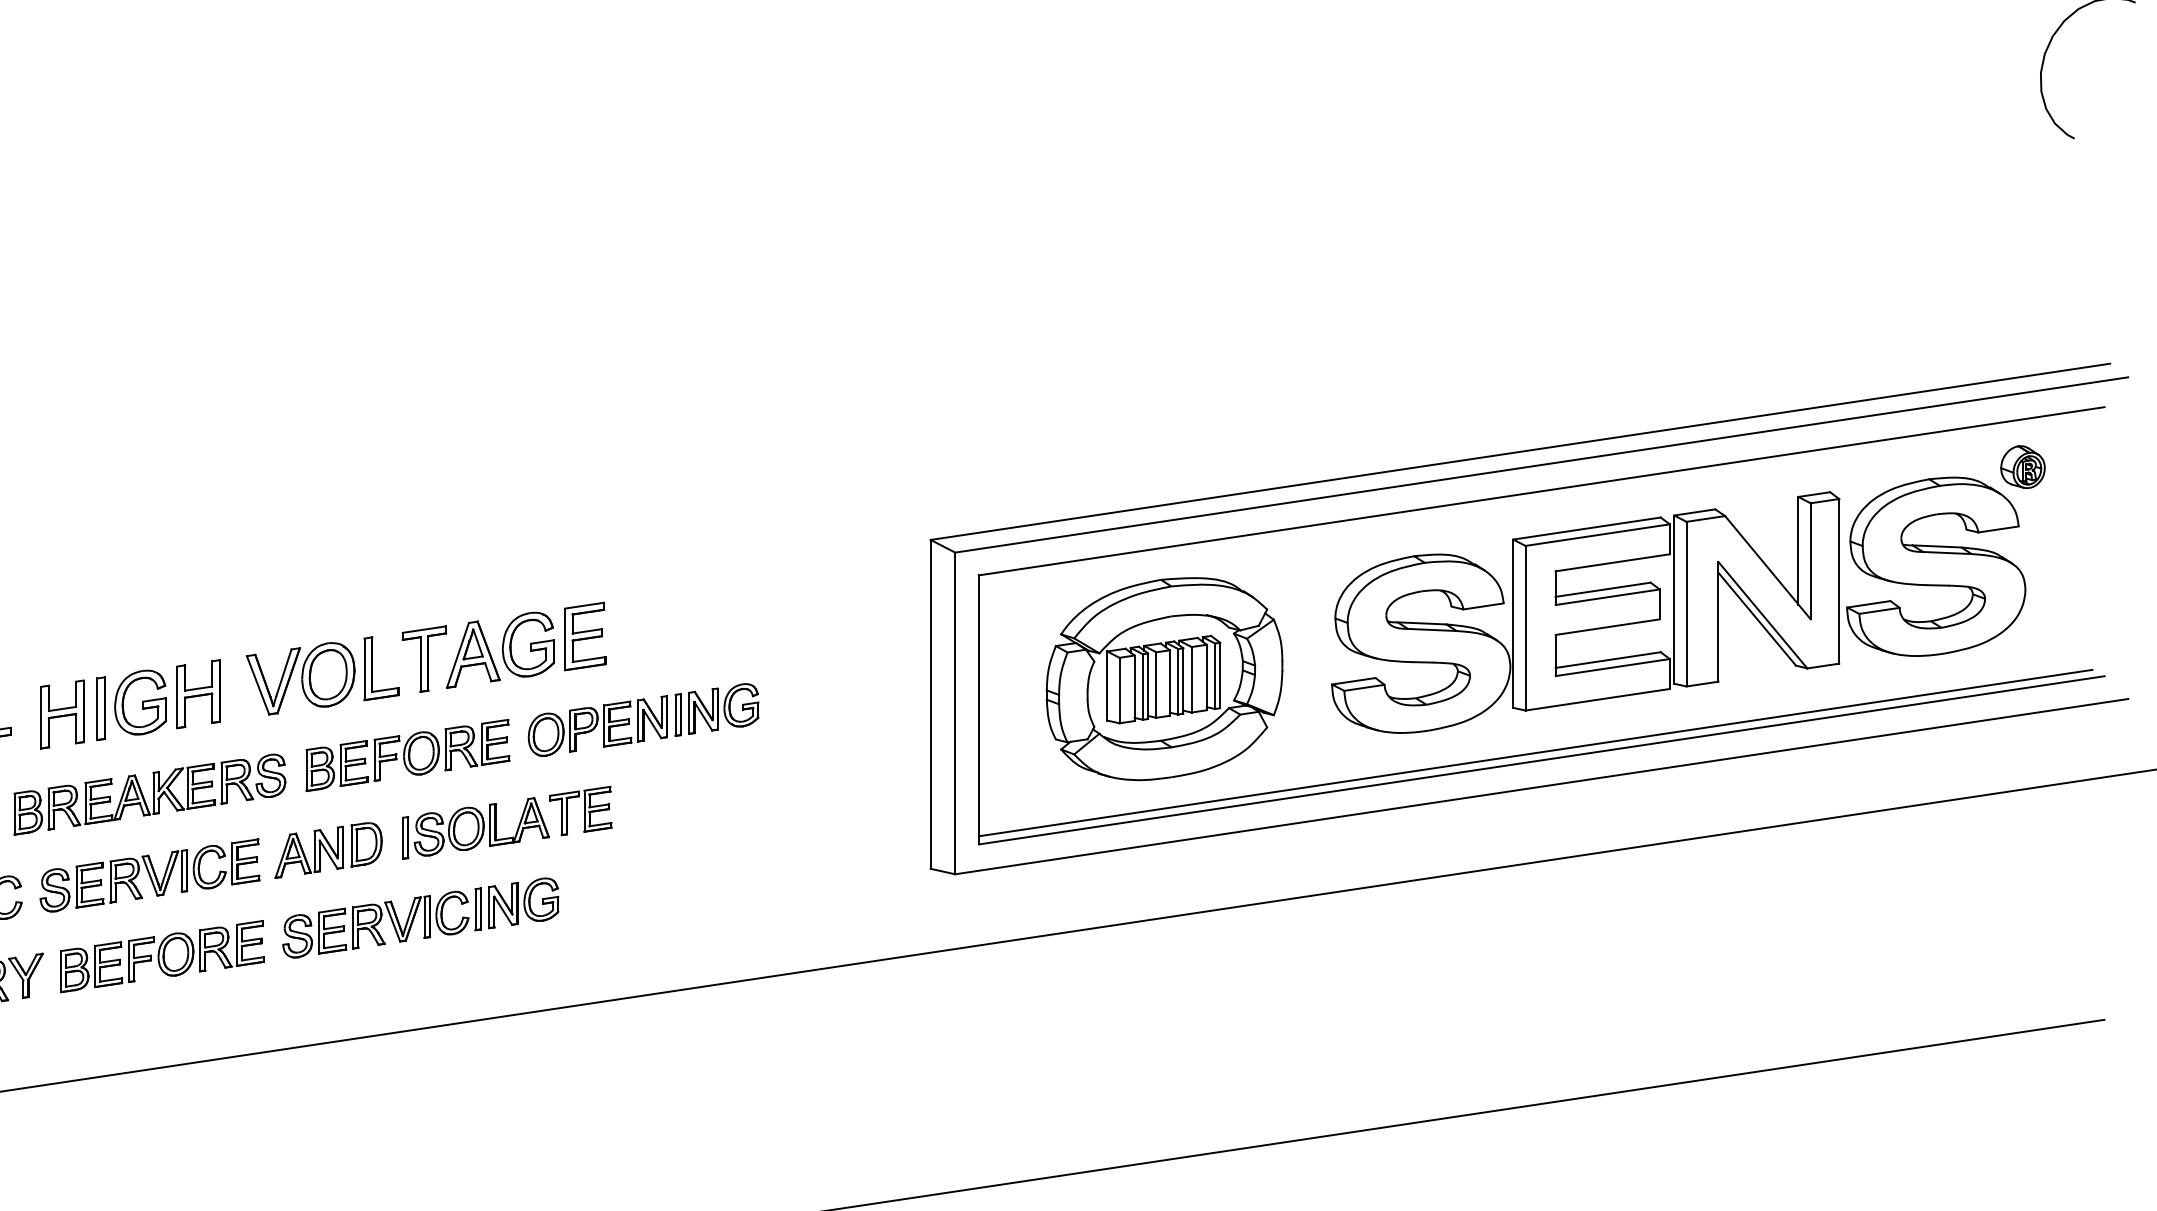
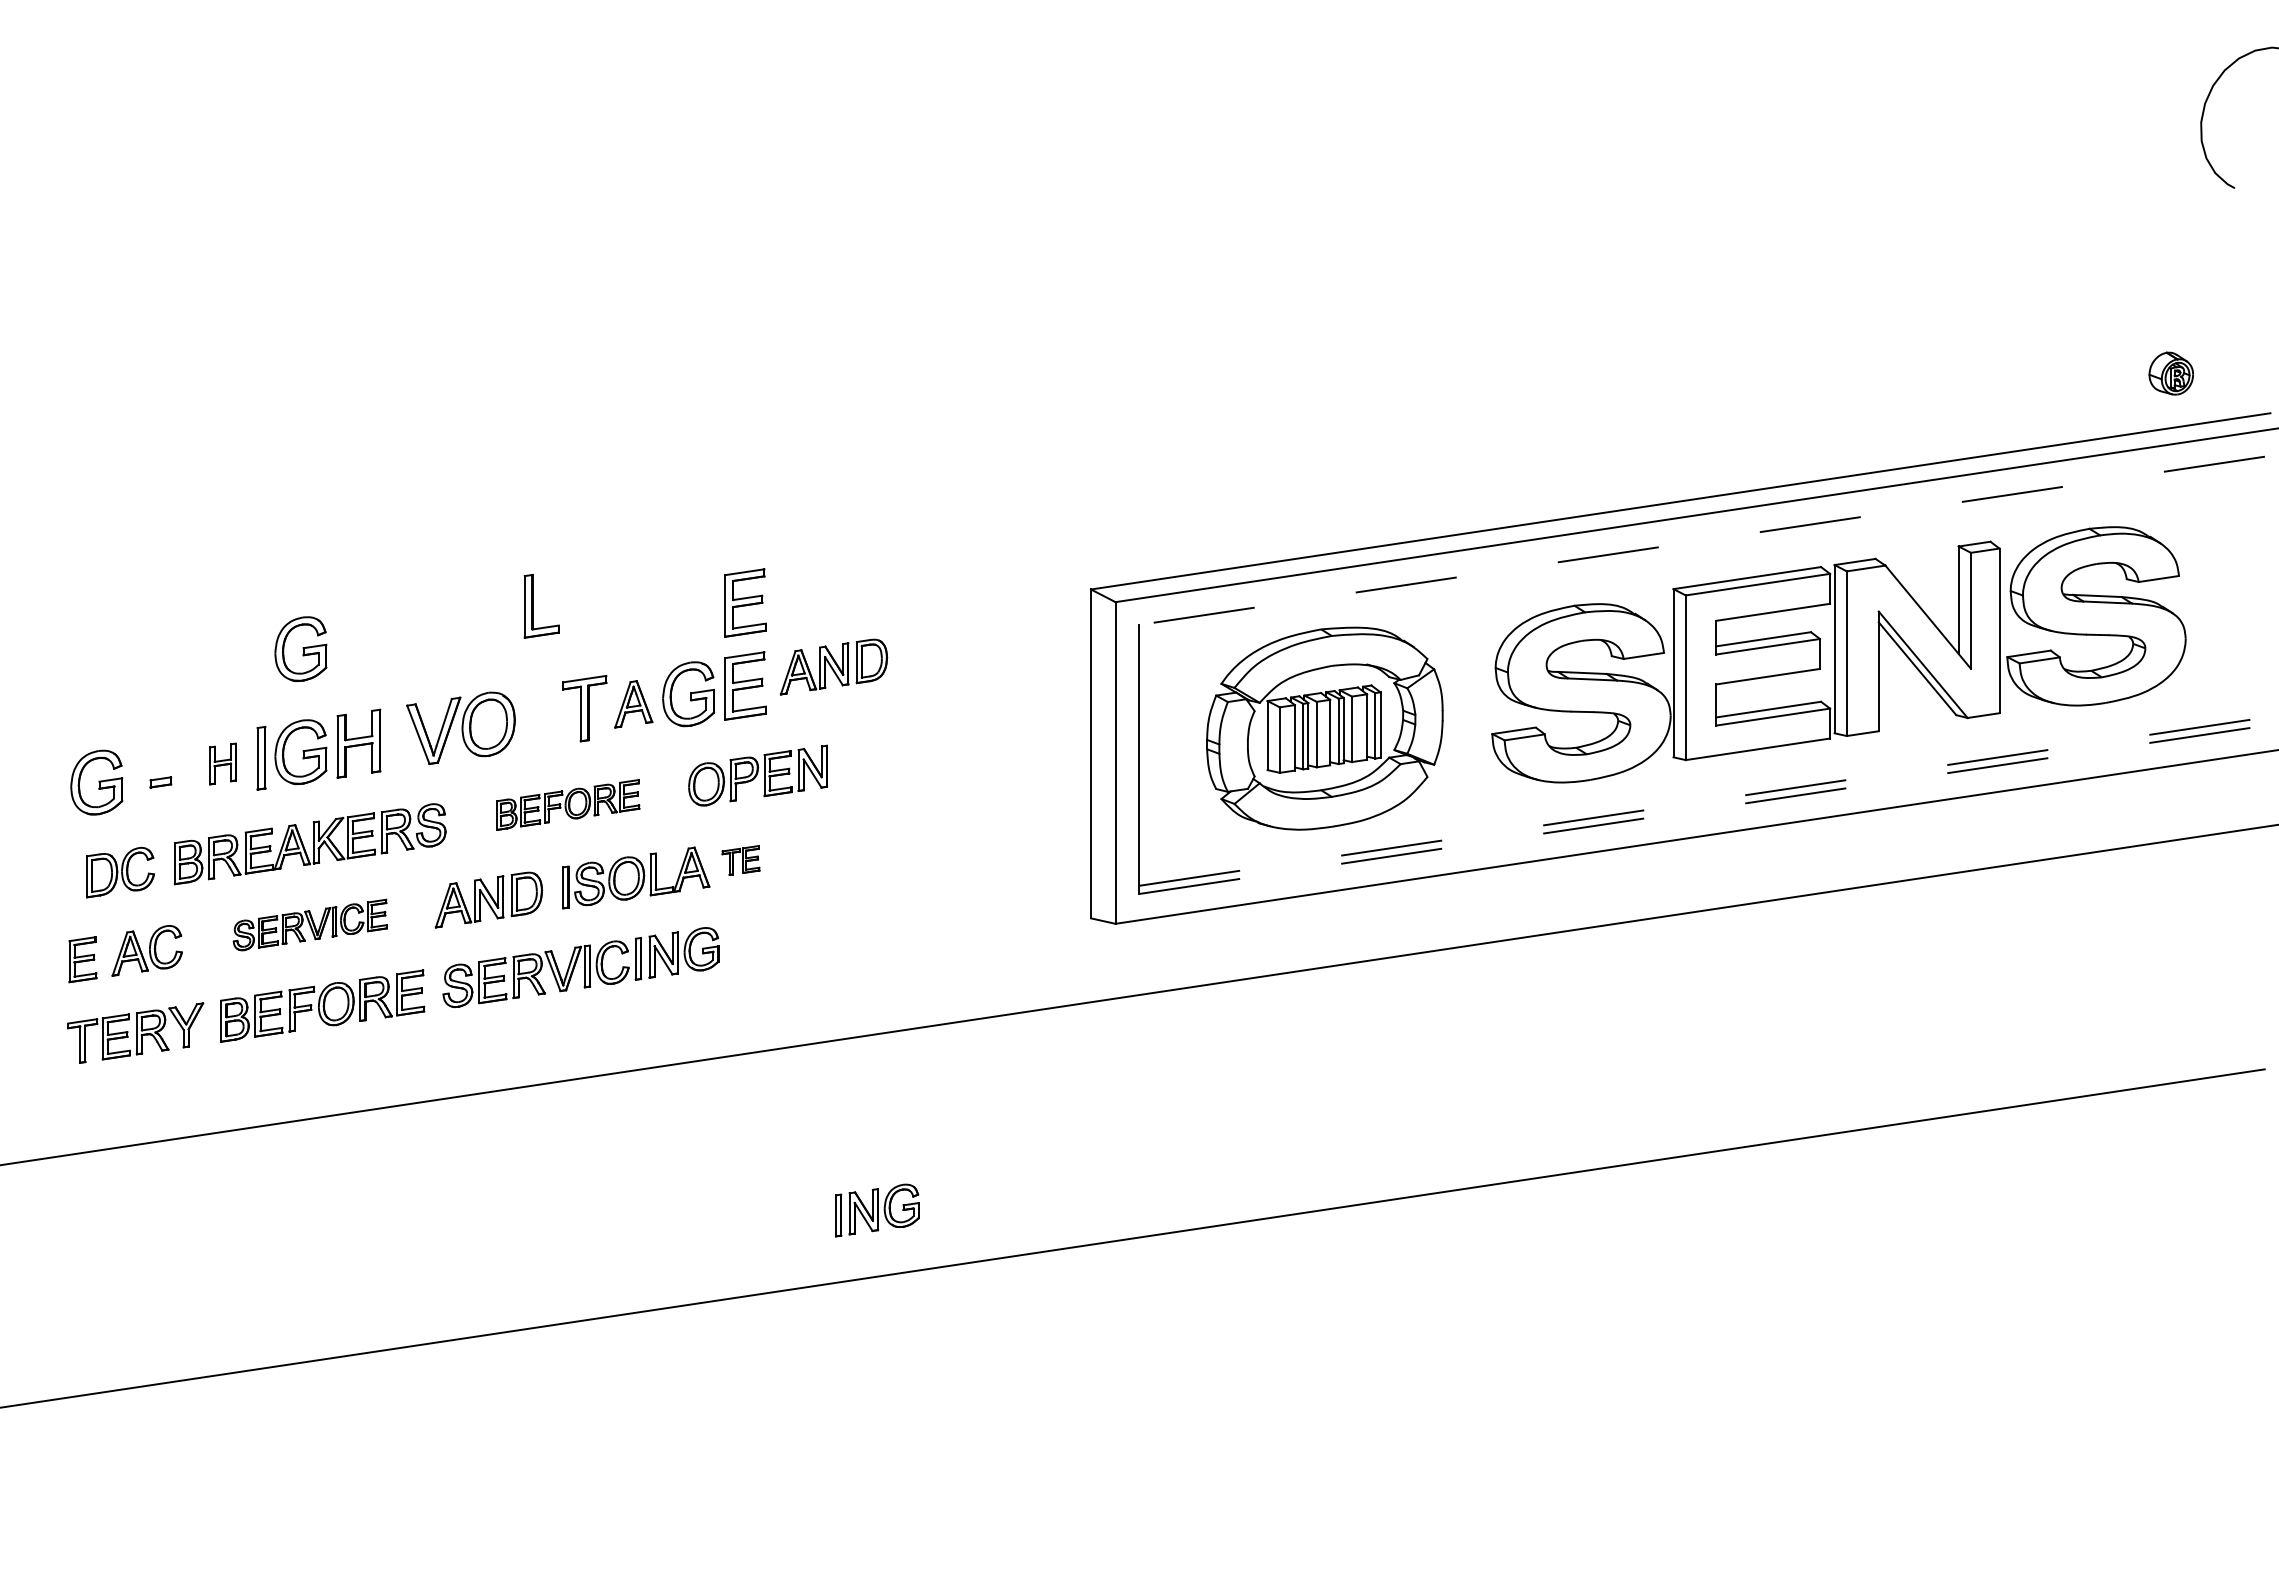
part: (2022, 466) -> (2170, 373), moved
line: (1541, 490) -> (1701, 540), solid -> dashed
part: (585, 552) -> (745, 602), added
part: (140, 599) -> (300, 649), added
part: (673, 616) -> (833, 666), added
part: (473, 654) -> (633, 704), size x0.7
part: (373, 668) -> (533, 606), moved
part: (717, 709) -> (877, 1210), moved
part: (62, 713) -> (222, 763), size x0.6
line: (1535, 752) -> (1695, 802), solid -> dashed
part: (408, 754) -> (568, 804), size x0.7
line: (1542, 759) -> (1702, 809), solid -> dashed
part: (580, 810) -> (740, 860), size x0.6
part: (150, 874) -> (310, 924), size x0.7

